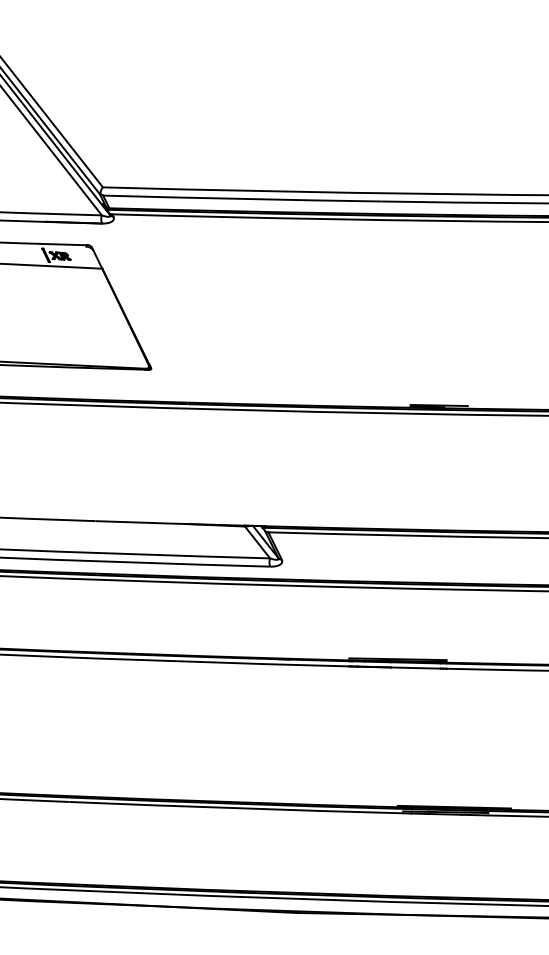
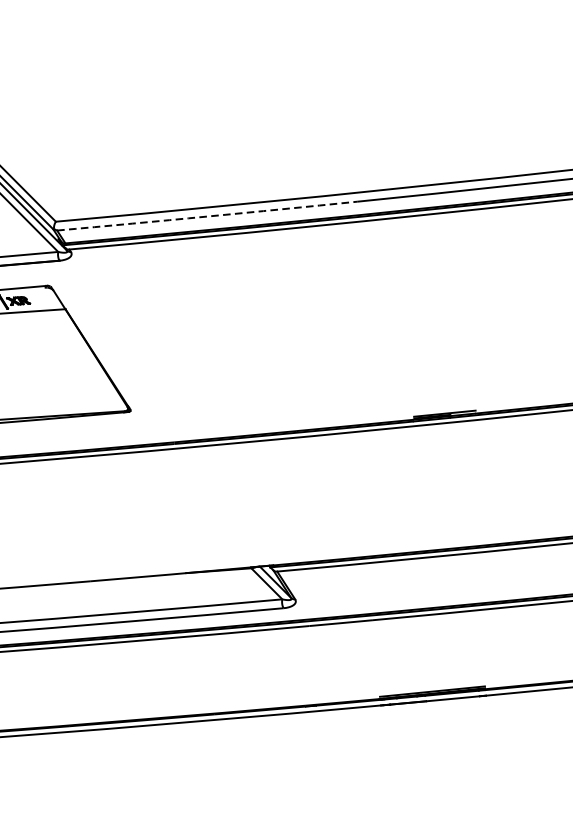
arc: (242, 198) -> (207, 216), solid -> dashed

